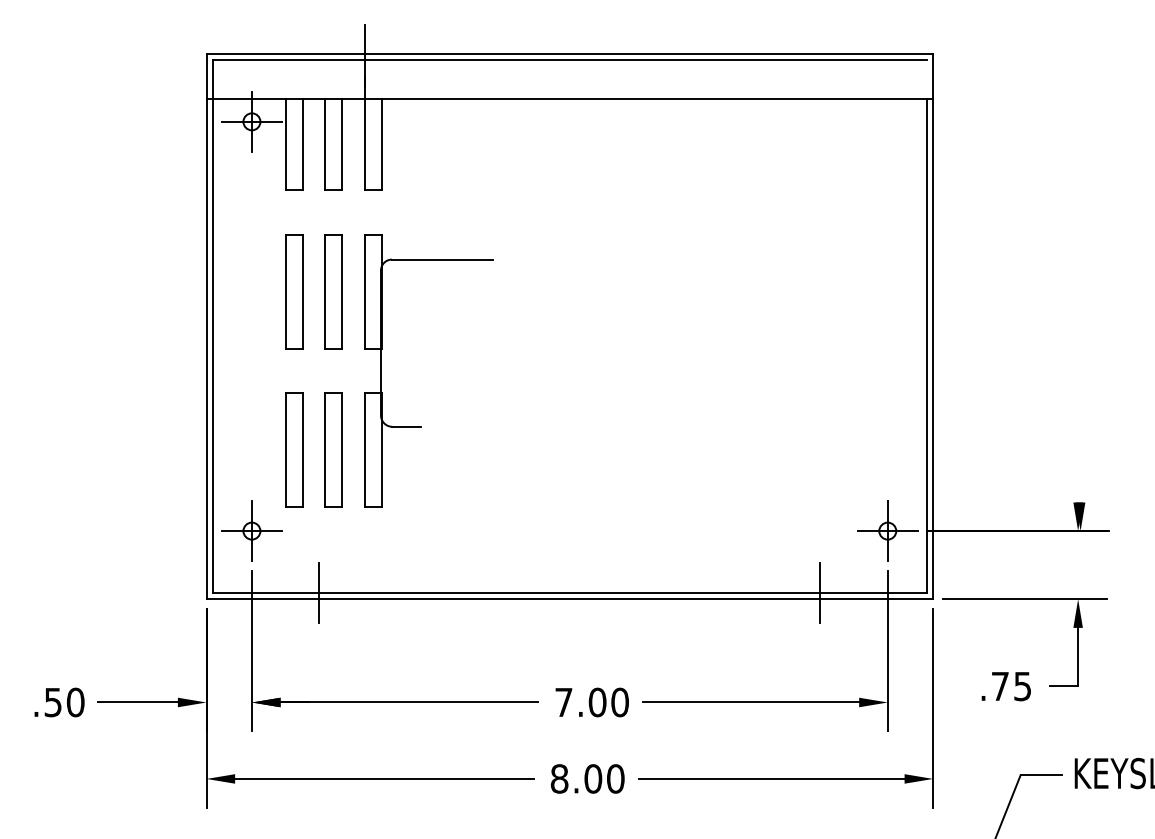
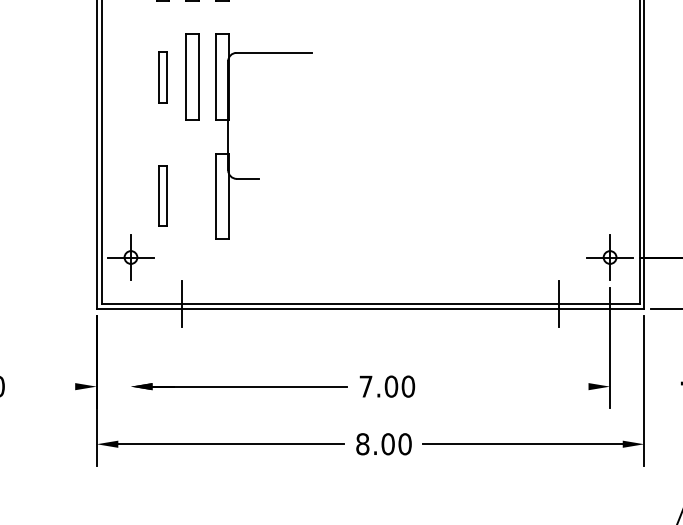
part: (294, 291) -> (163, 76), size x0.6
part: (294, 449) -> (163, 196), size x0.7
part: (333, 449) -> (192, 196), removed
line: (251, 651) -> (130, 348), removed
line: (137, 702) -> (44, 386), removed
line: (751, 702) -> (507, 386), removed

